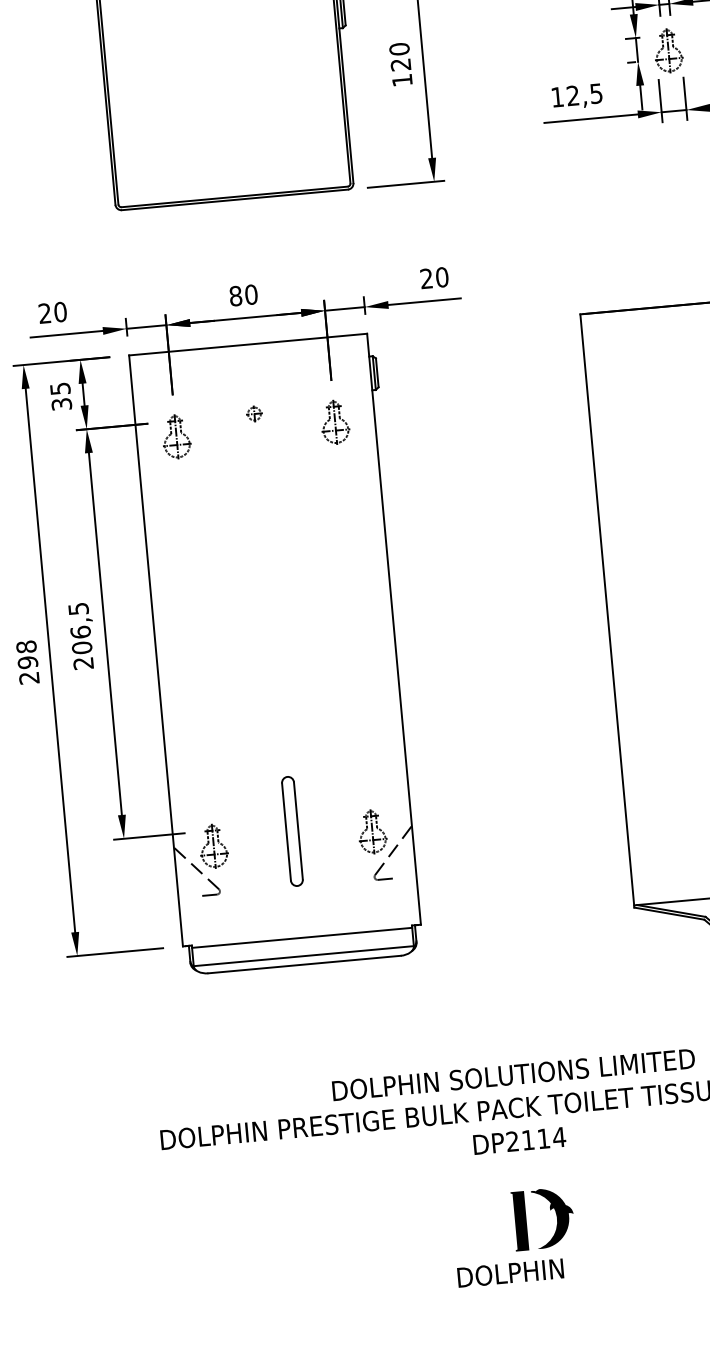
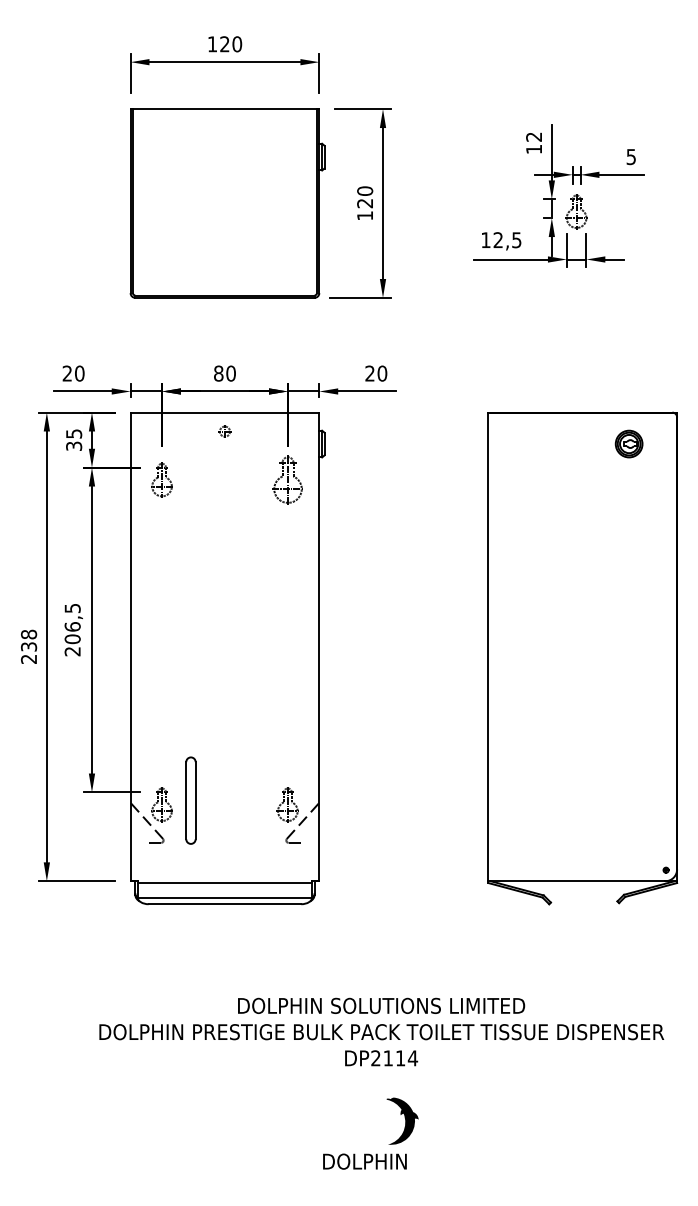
part: (253, 413) -> (224, 431), moved
part: (334, 421) -> (287, 479), size x1.4
text: (27, 662) -> (28, 646), 298 -> 238
part: (291, 831) -> (190, 800), moved
fill: (519, 1221) -> (375, 1121), removed

